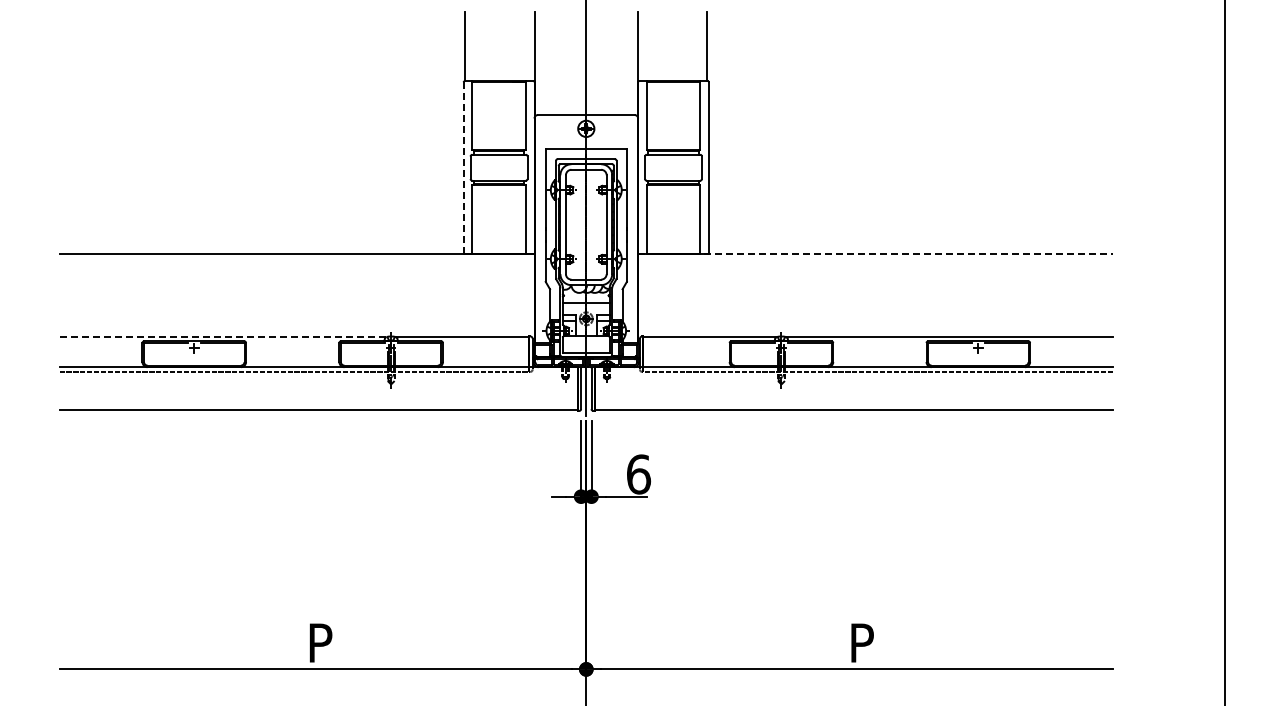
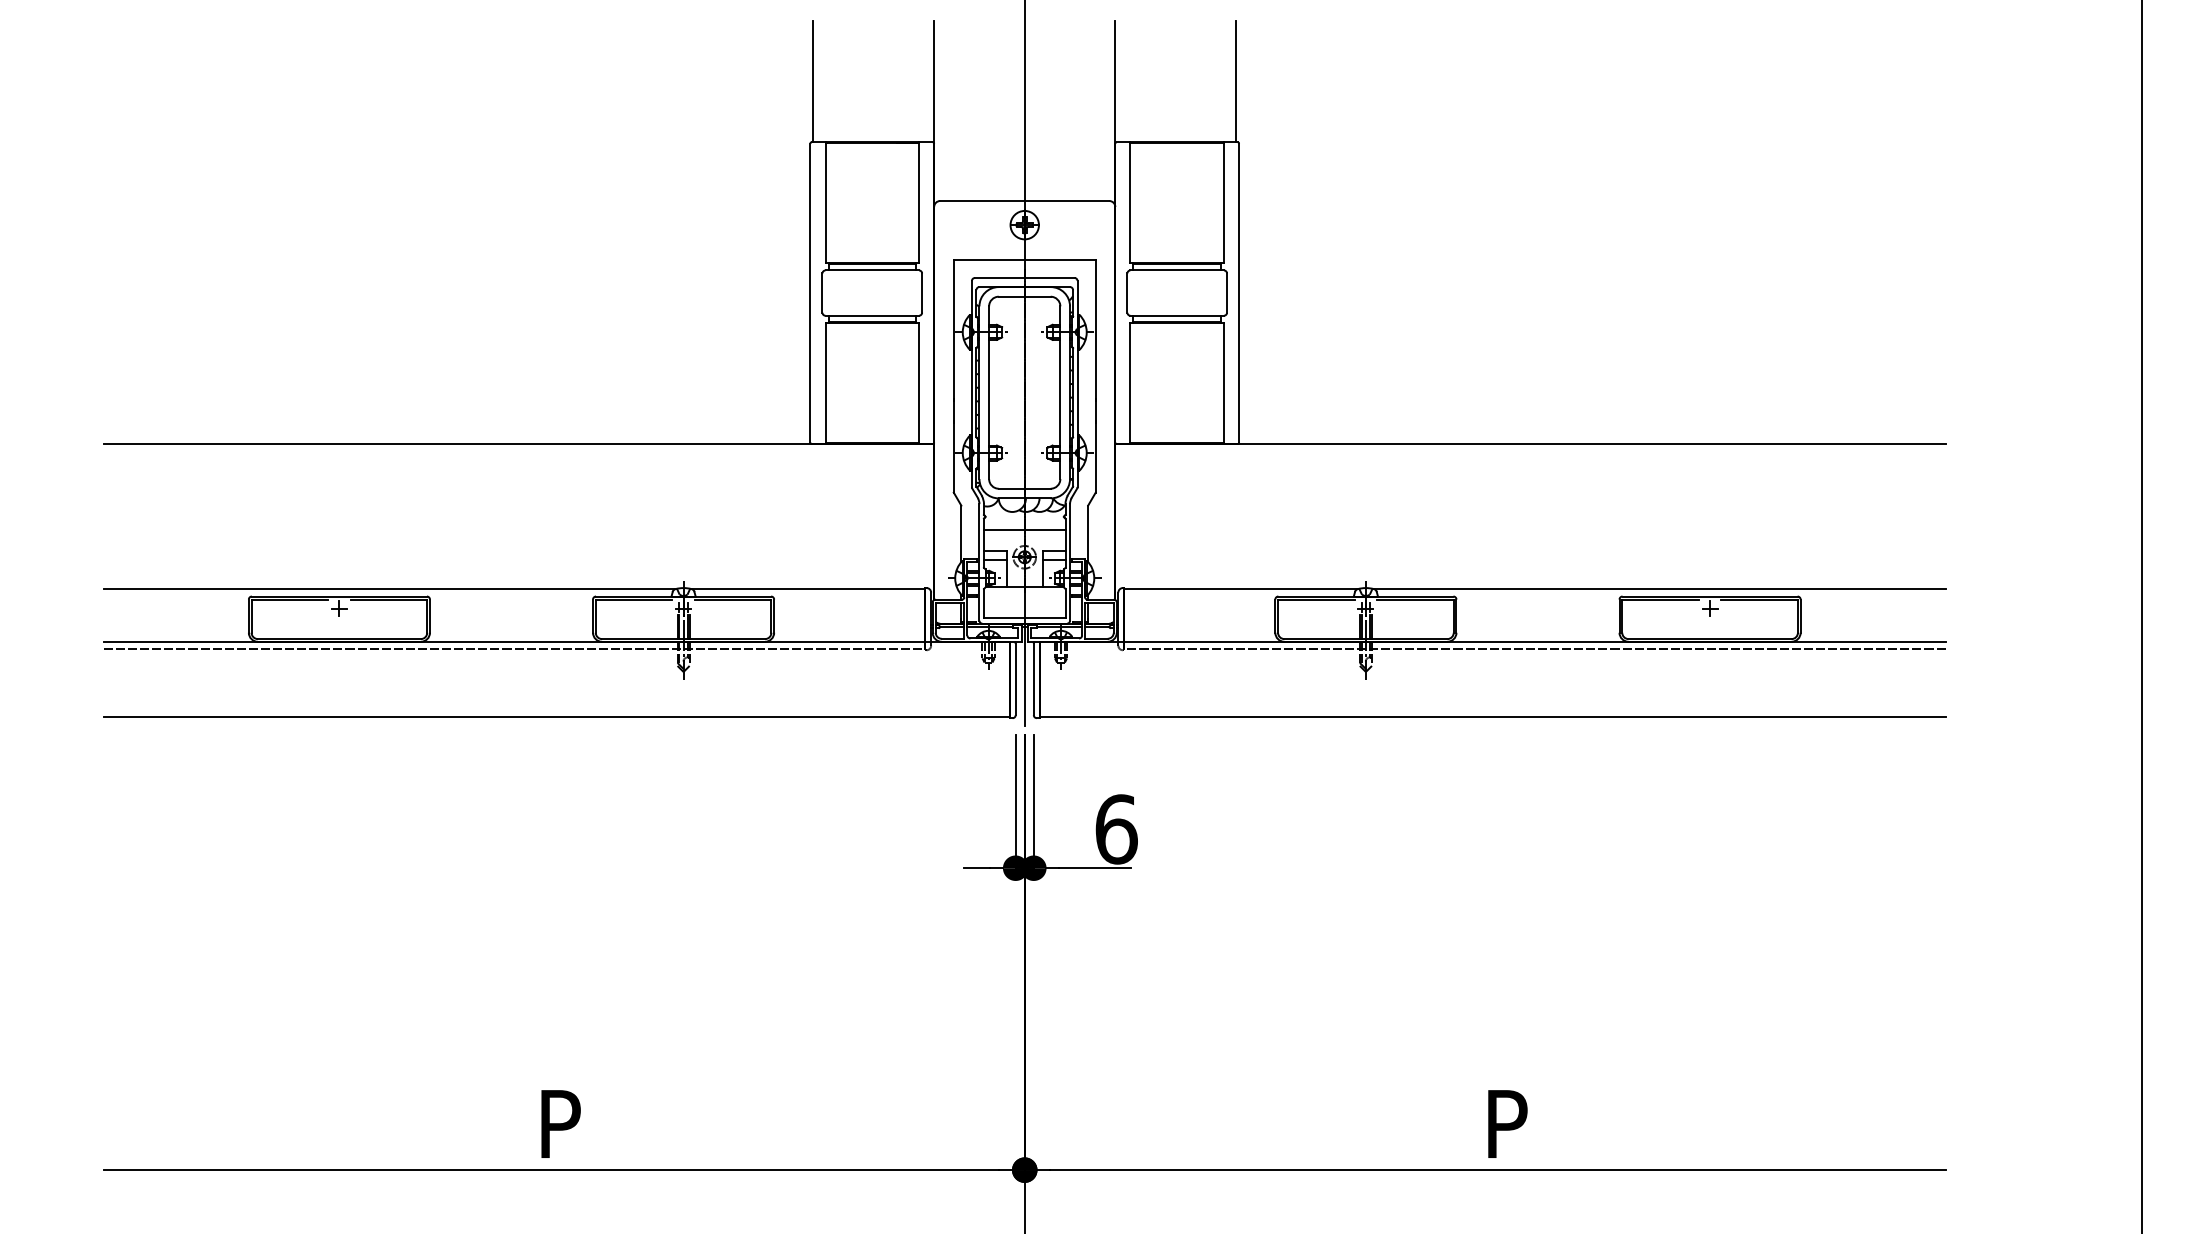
line: (463, 168) -> (810, 294), dashed -> solid
line: (876, 254) -> (1532, 444), dashed -> solid
line: (223, 336) -> (390, 588), dashed -> solid

